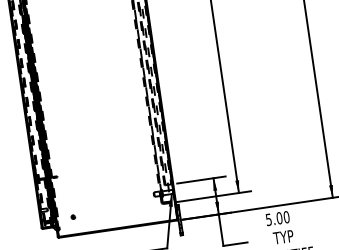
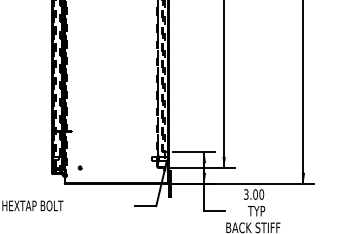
text: (268, 218) -> (246, 193), 5.00 -> 3.00

